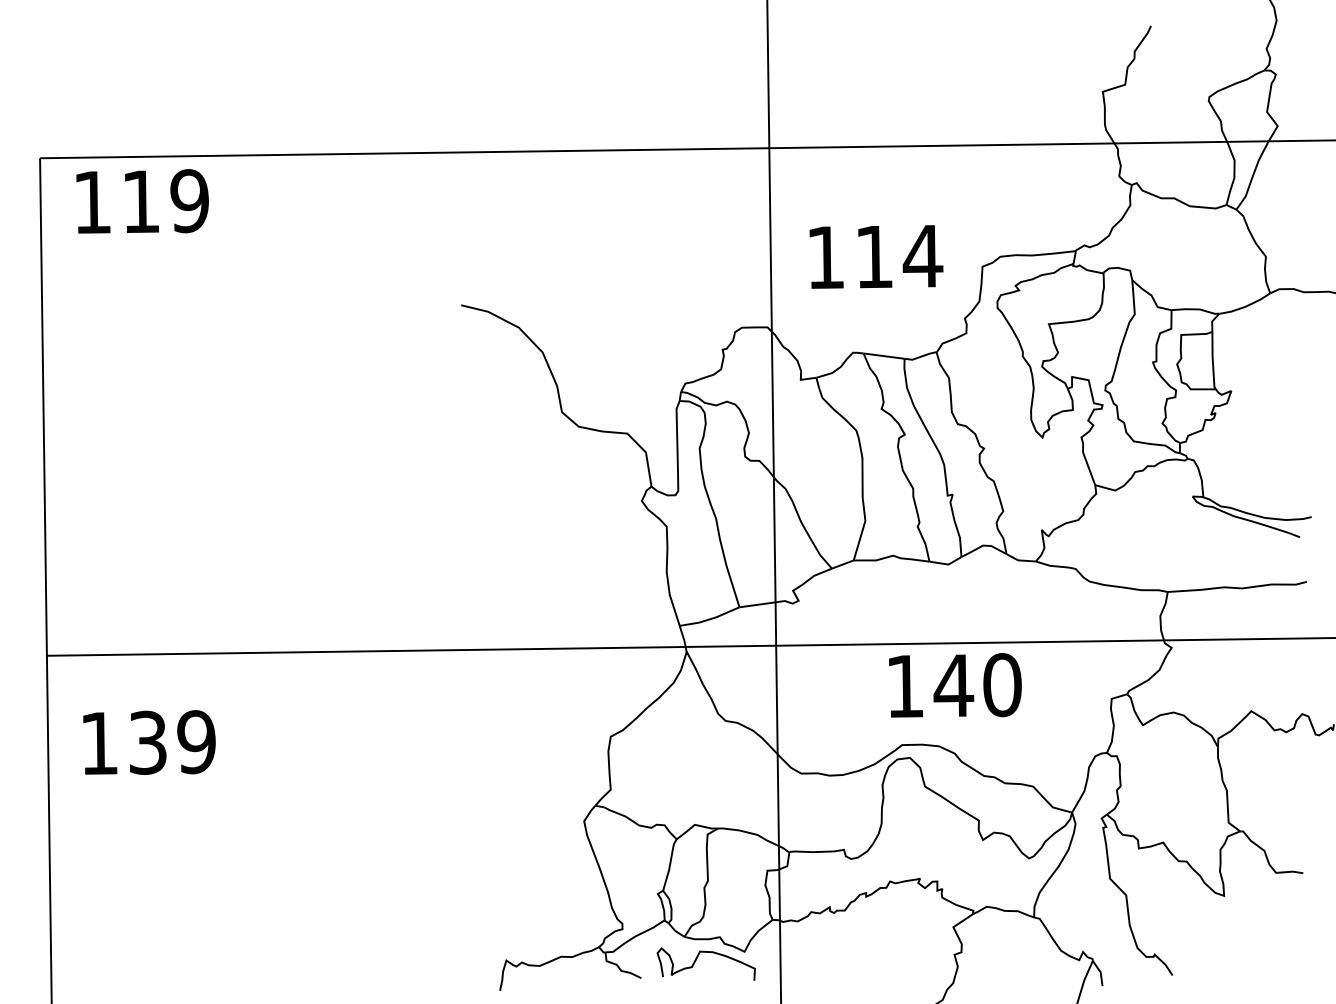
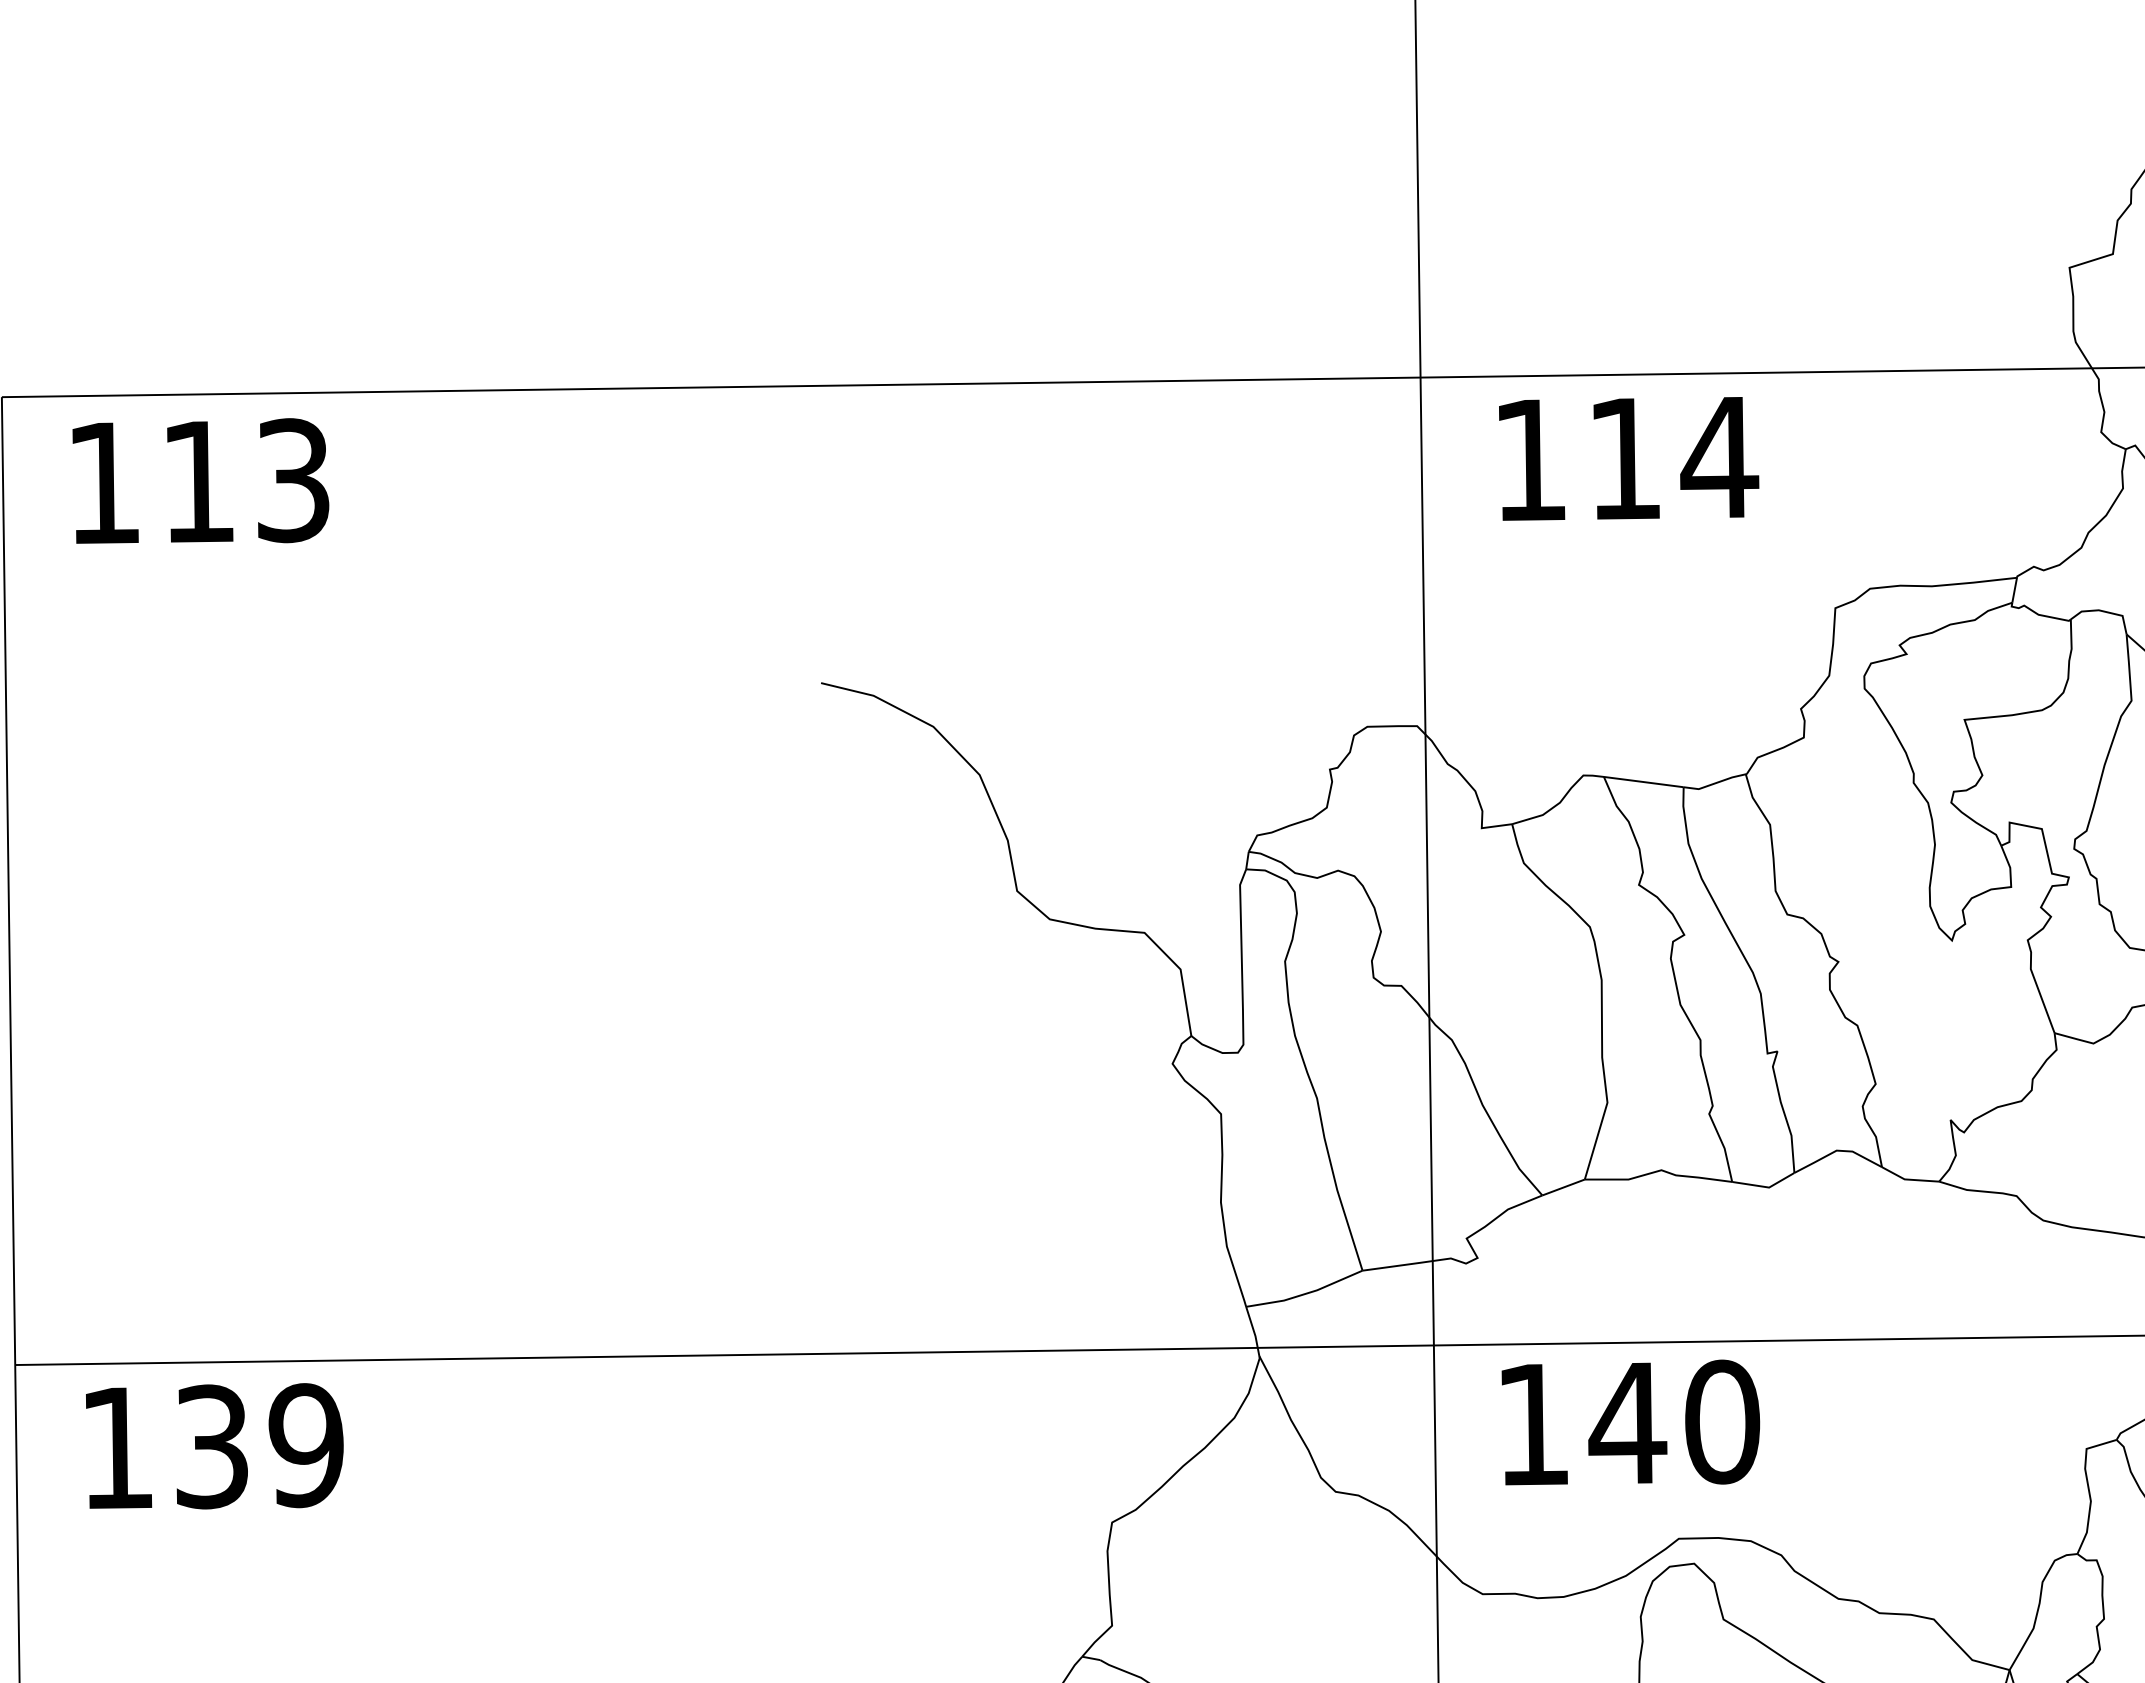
text: (189, 201) -> (292, 481), 119 -> 113
text: (876, 256) -> (1629, 457), moved
text: (955, 685) -> (1631, 1422), moved
text: (149, 742) -> (214, 1446), moved

